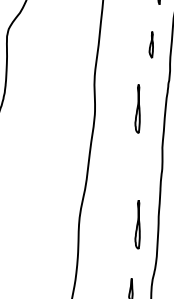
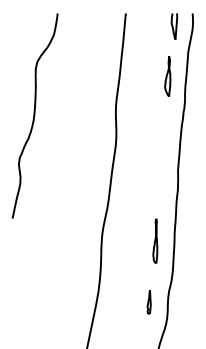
part: (150, 44) -> (167, 76), size x1.67
part: (137, 108) -> (155, 134), removed

